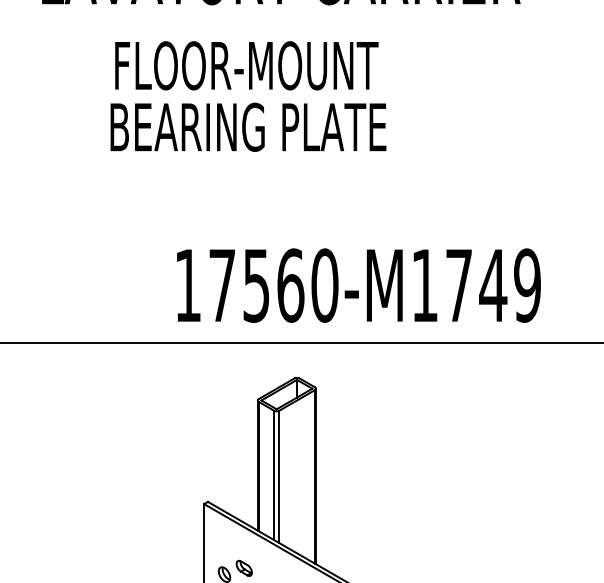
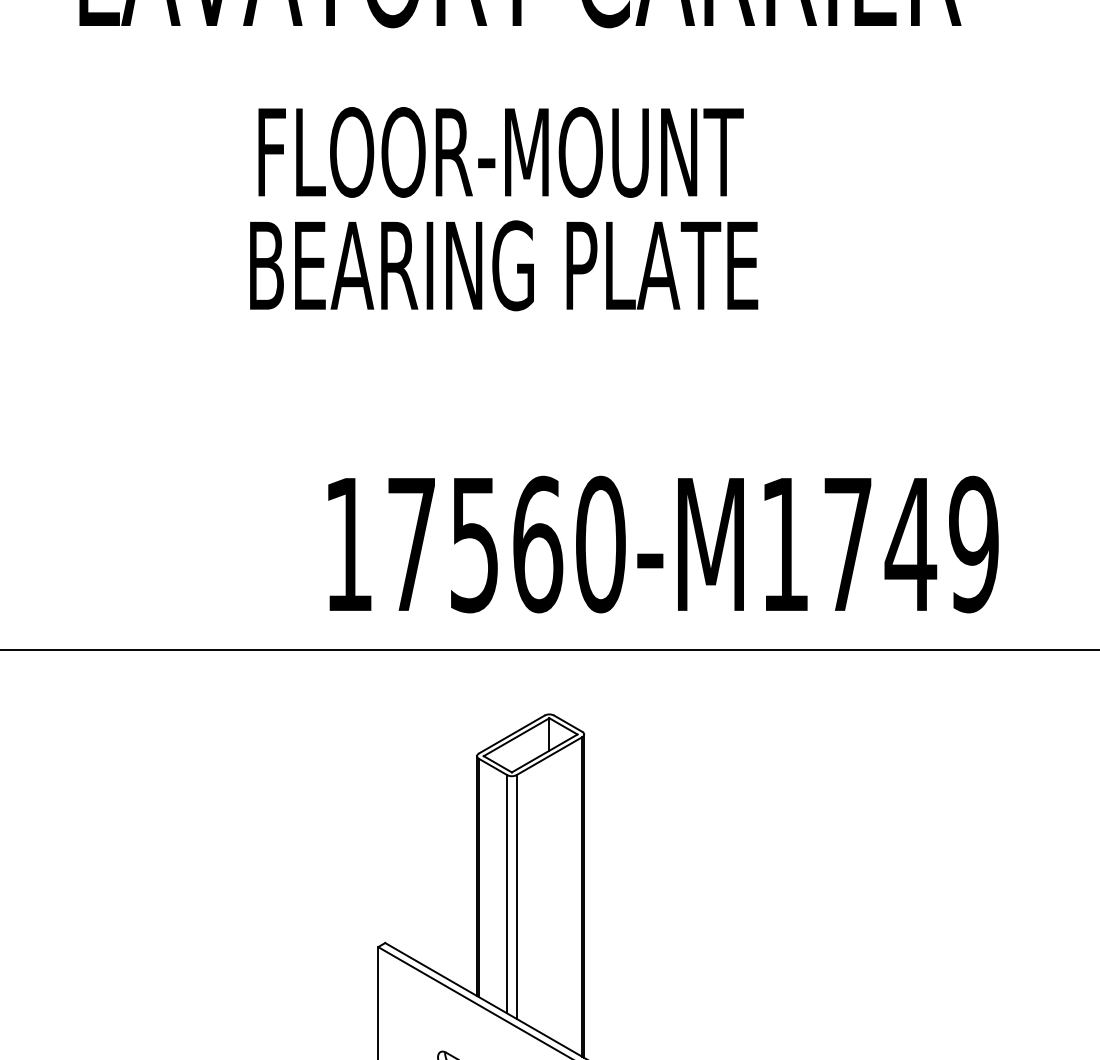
text: (248, 96) -> (504, 208), moved

